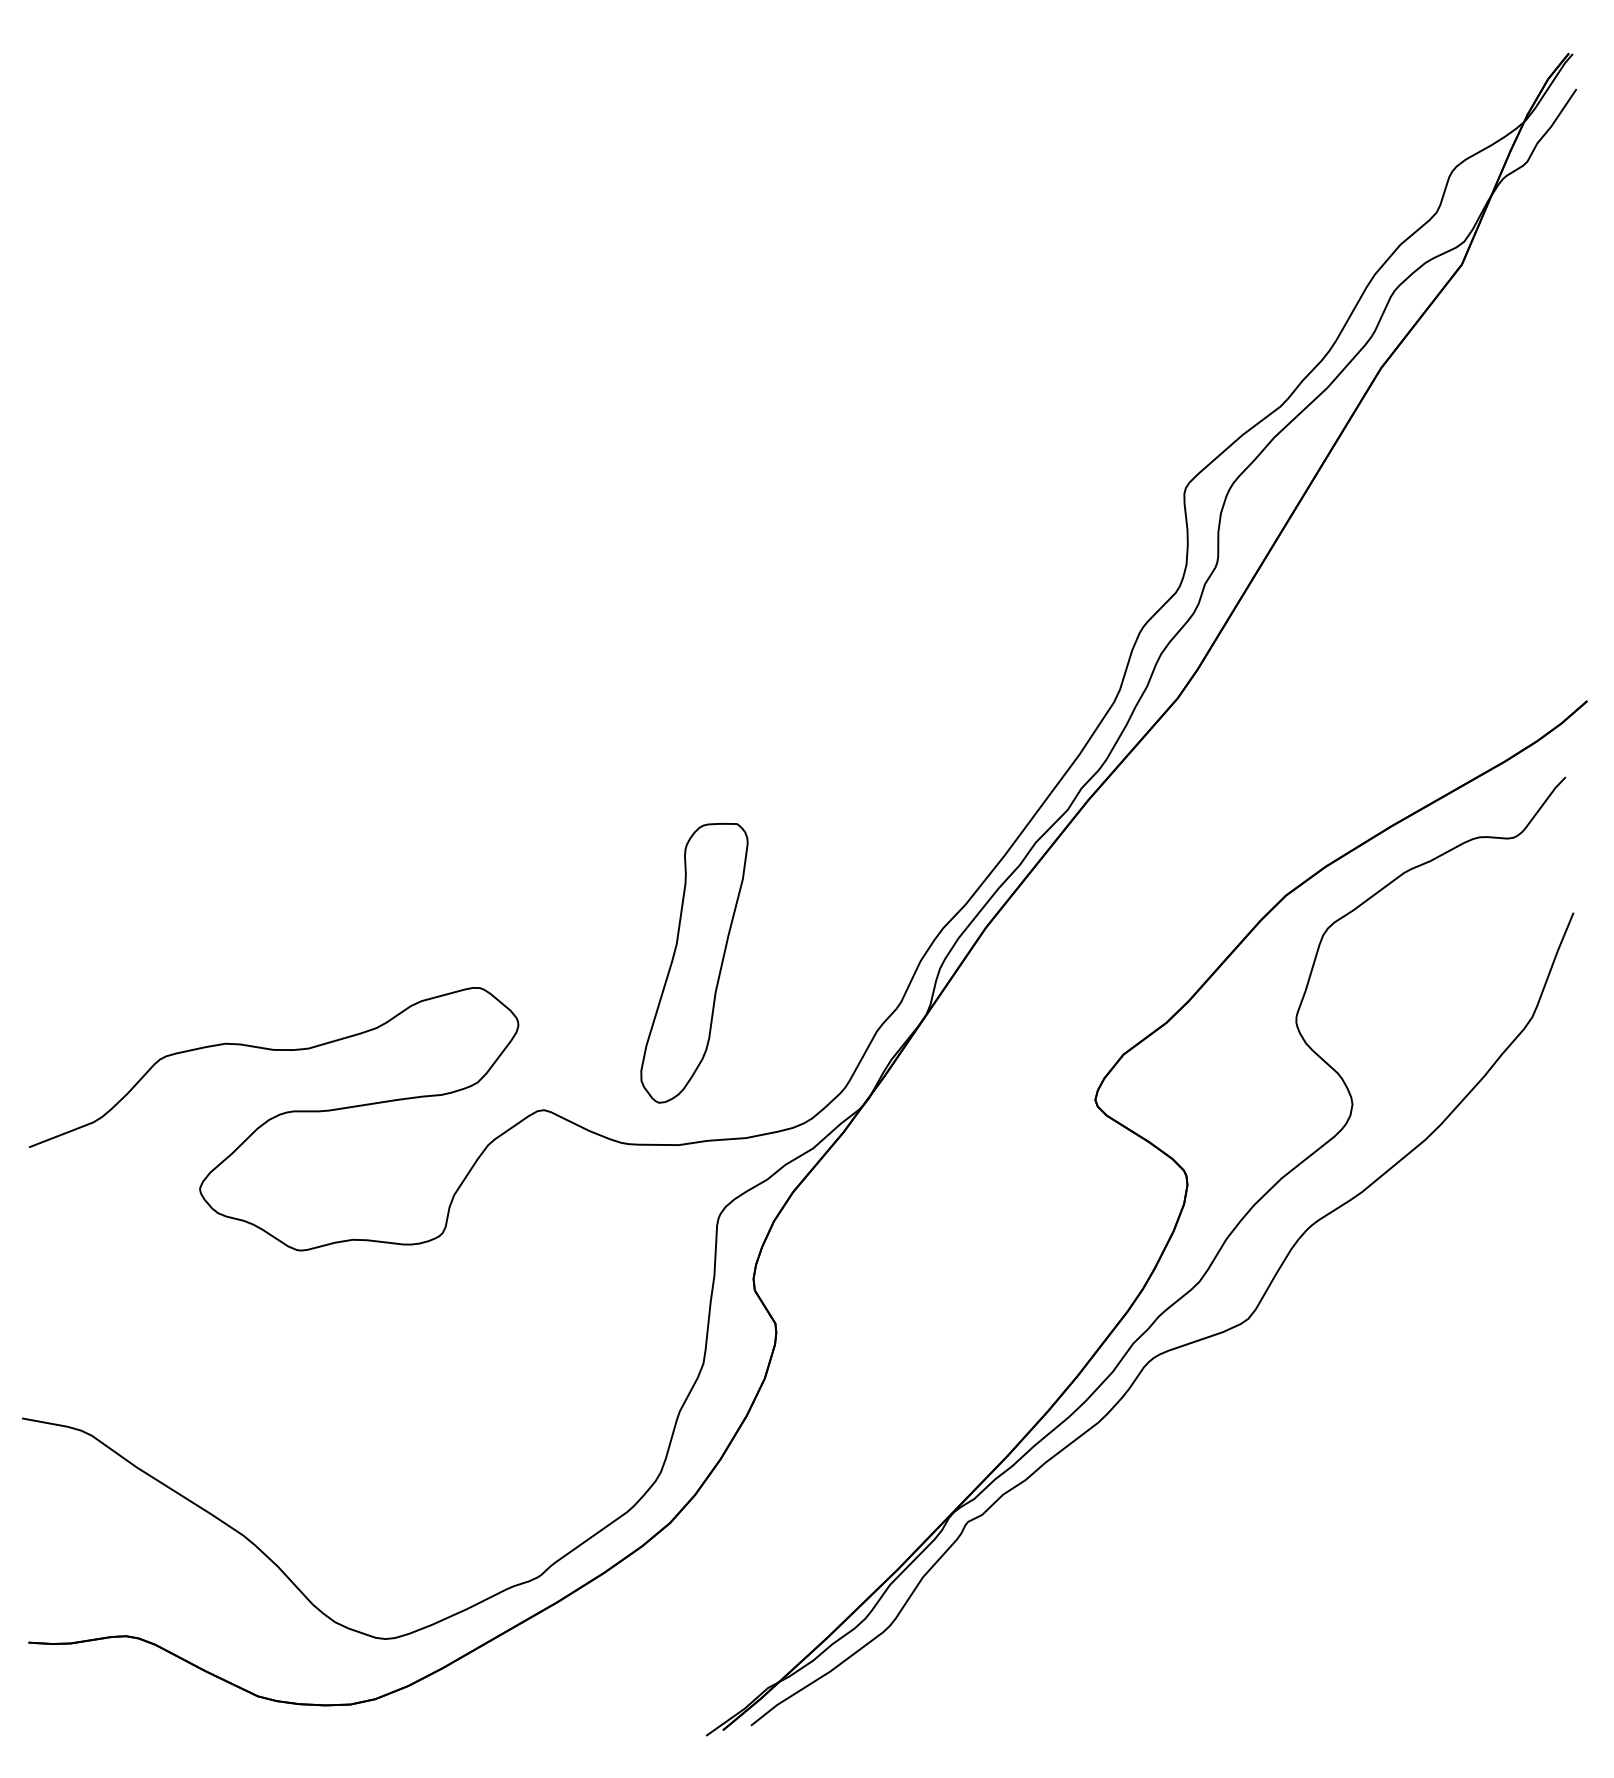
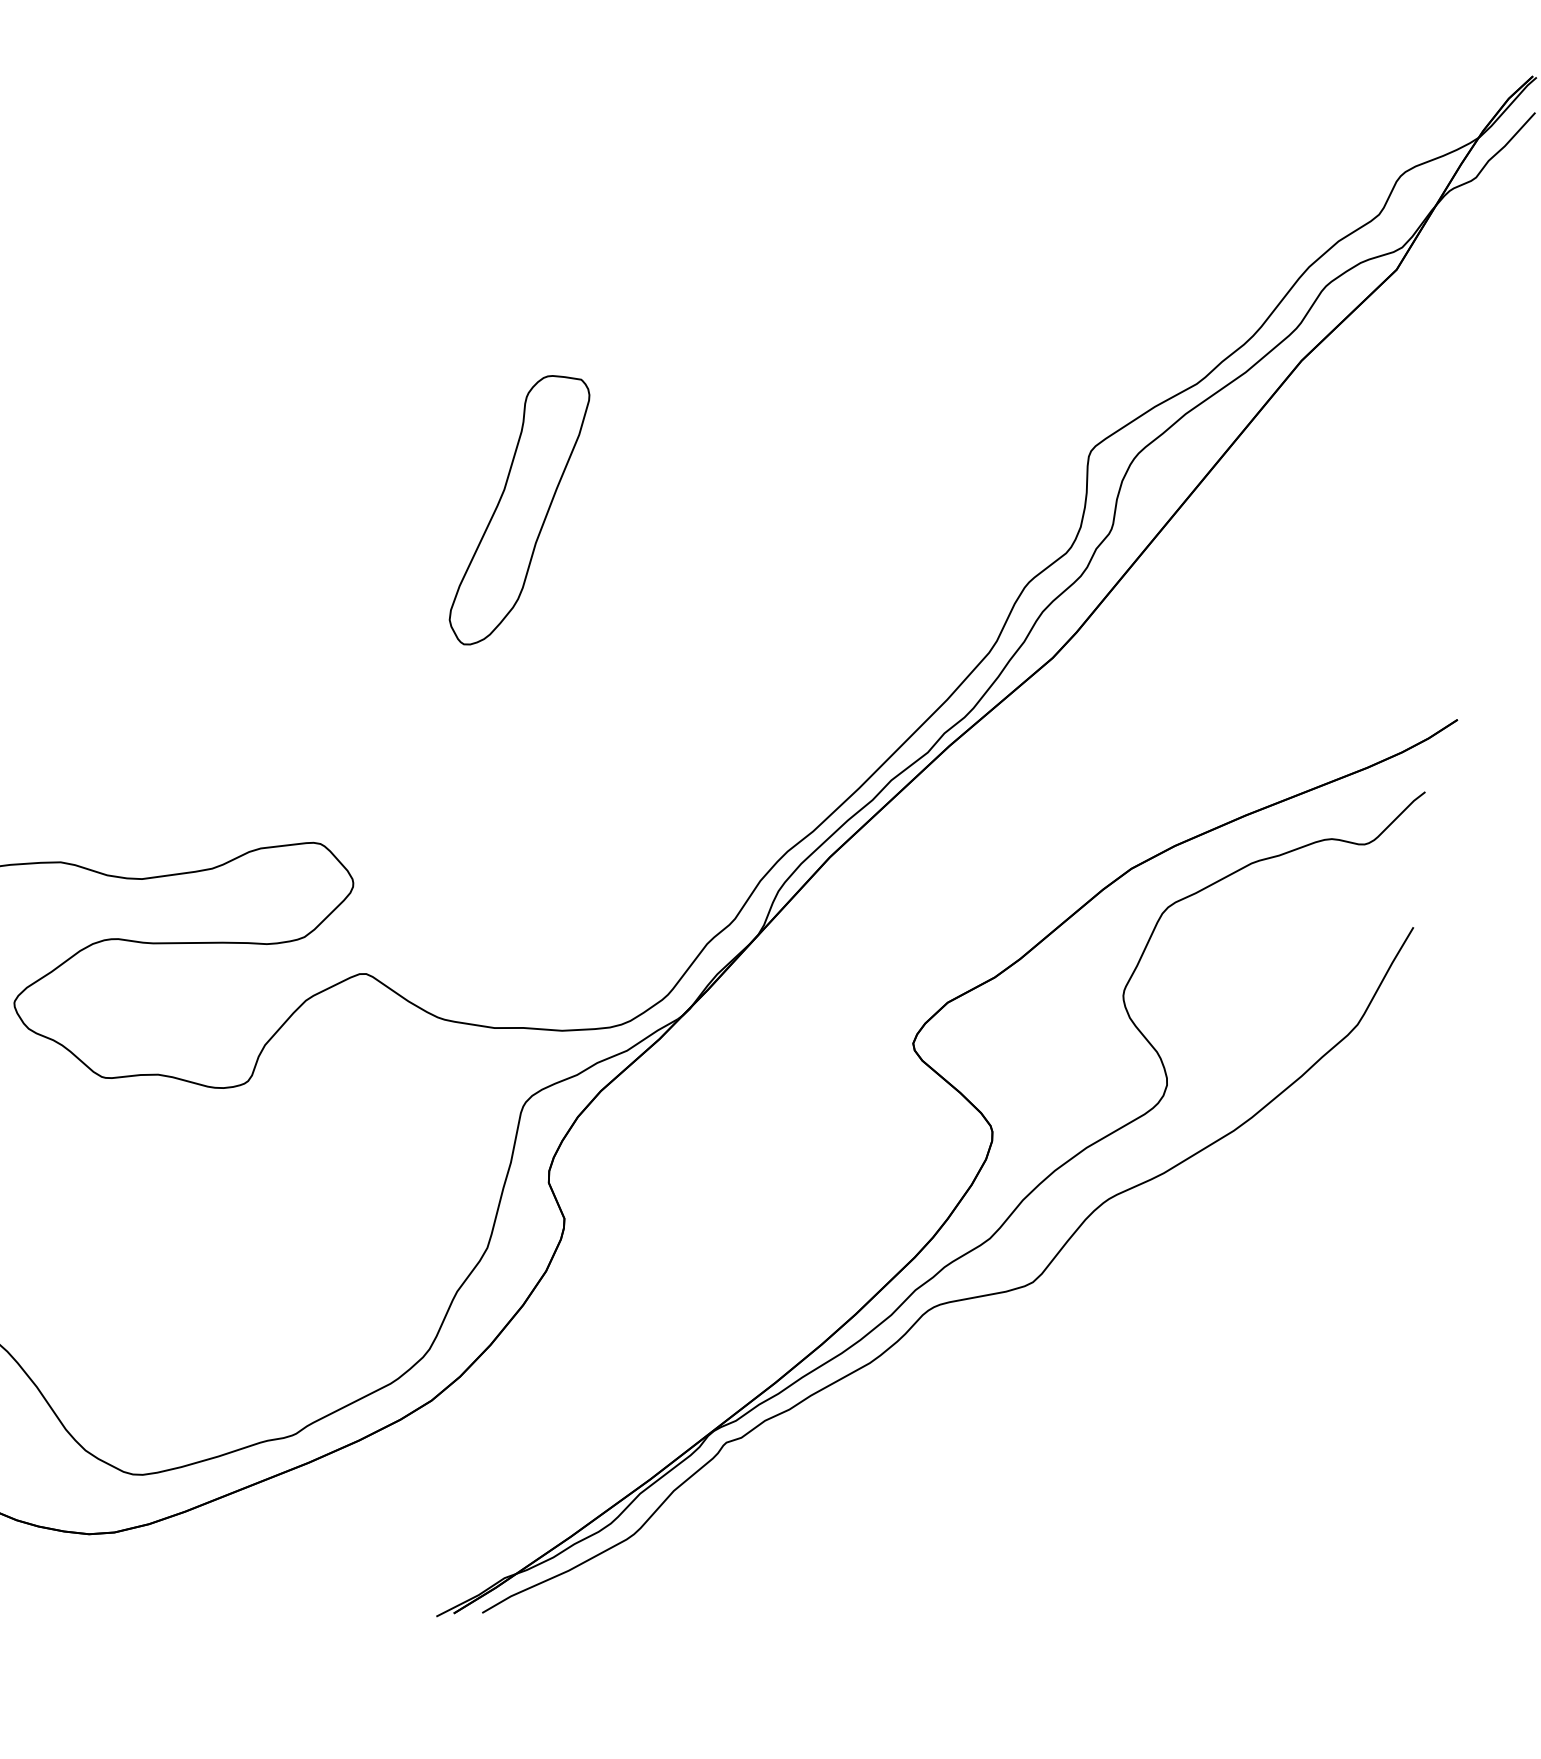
part: (694, 963) -> (519, 511), moved

